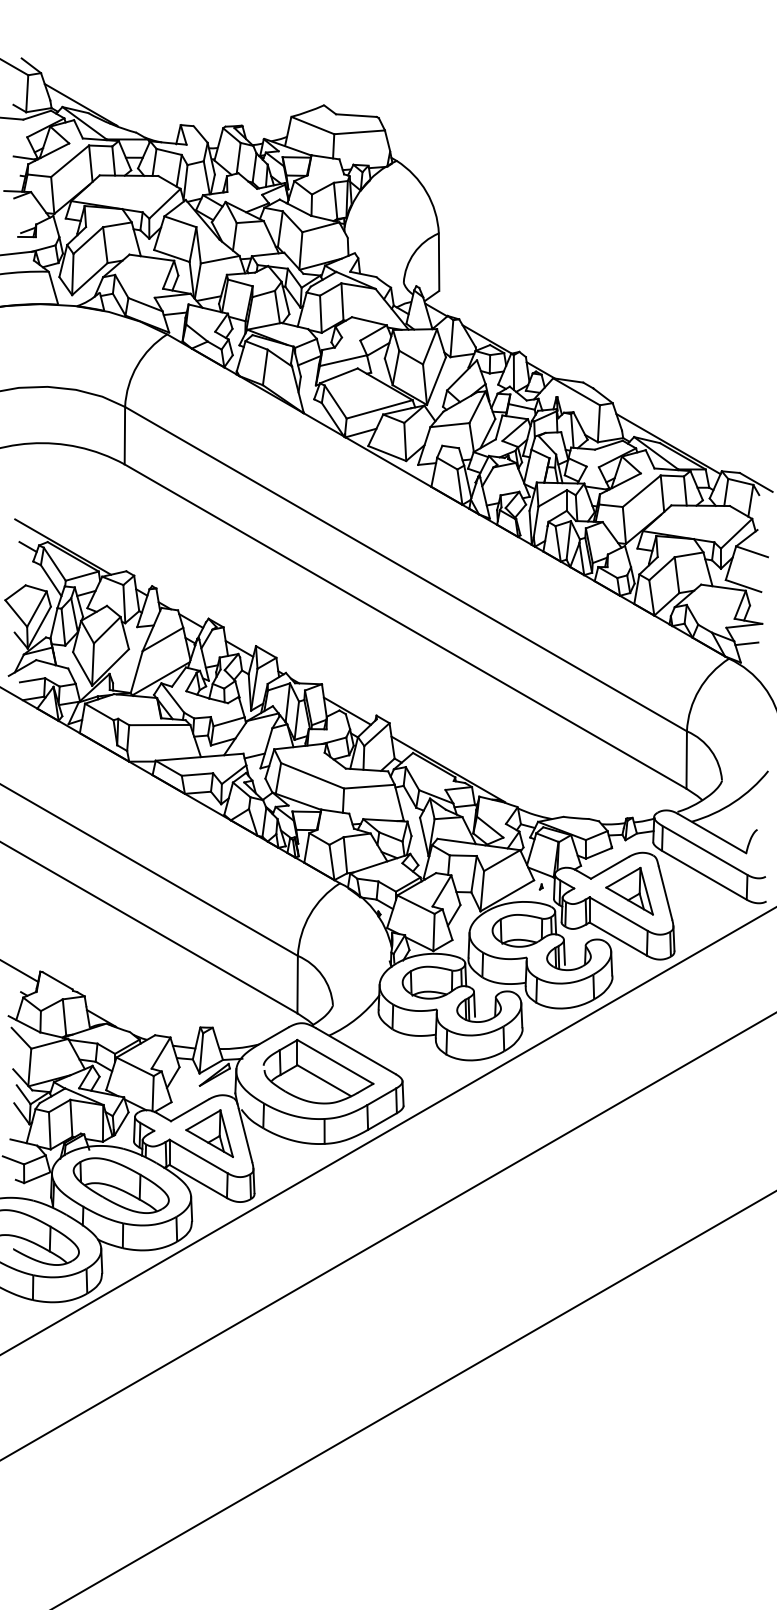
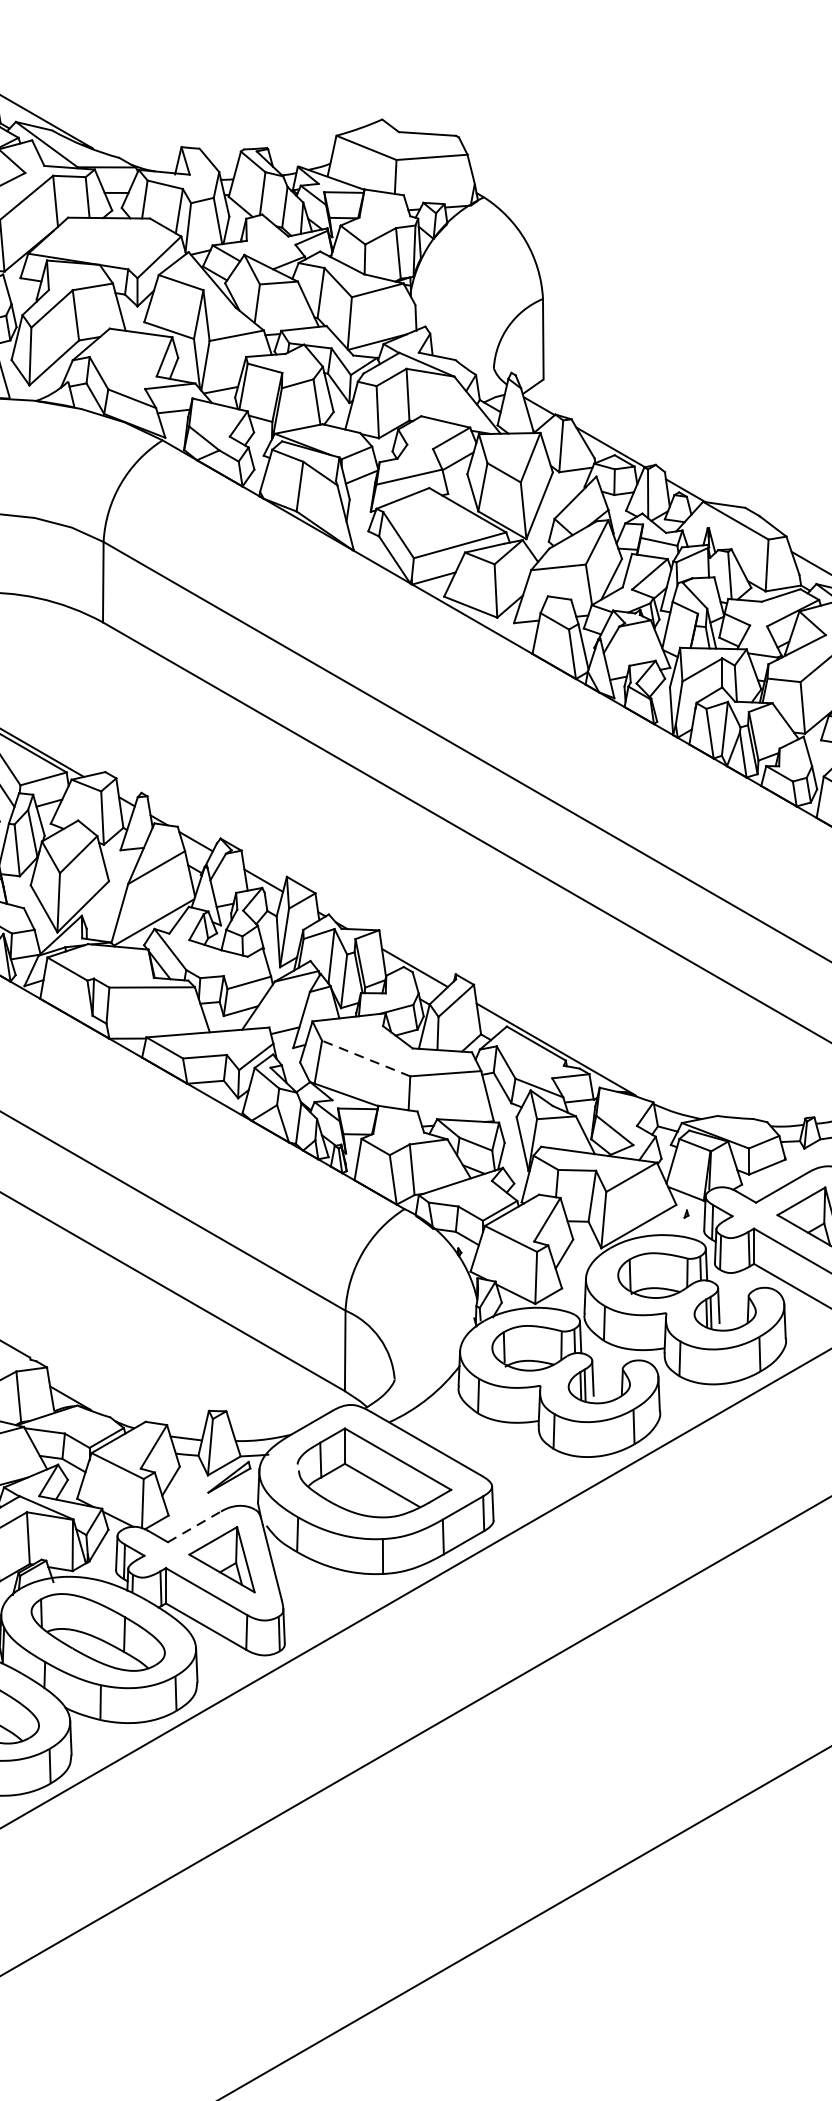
line: (312, 775) -> (366, 1058), solid -> dashed
line: (189, 1110) -> (193, 1527), solid -> dashed

